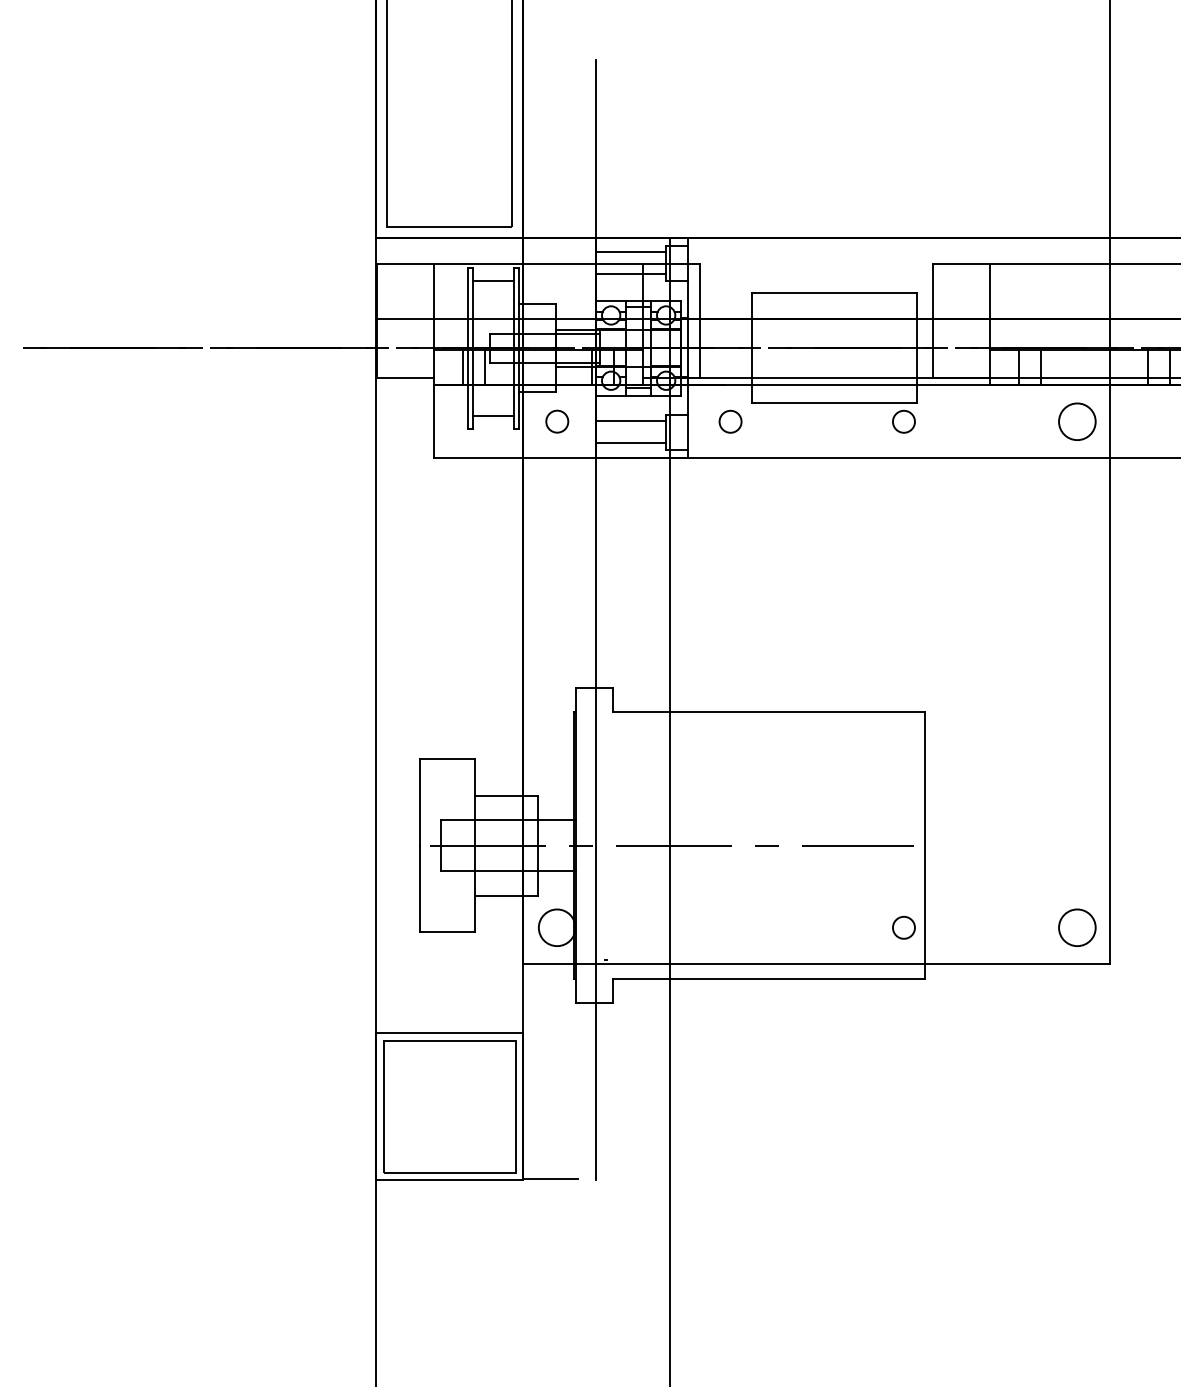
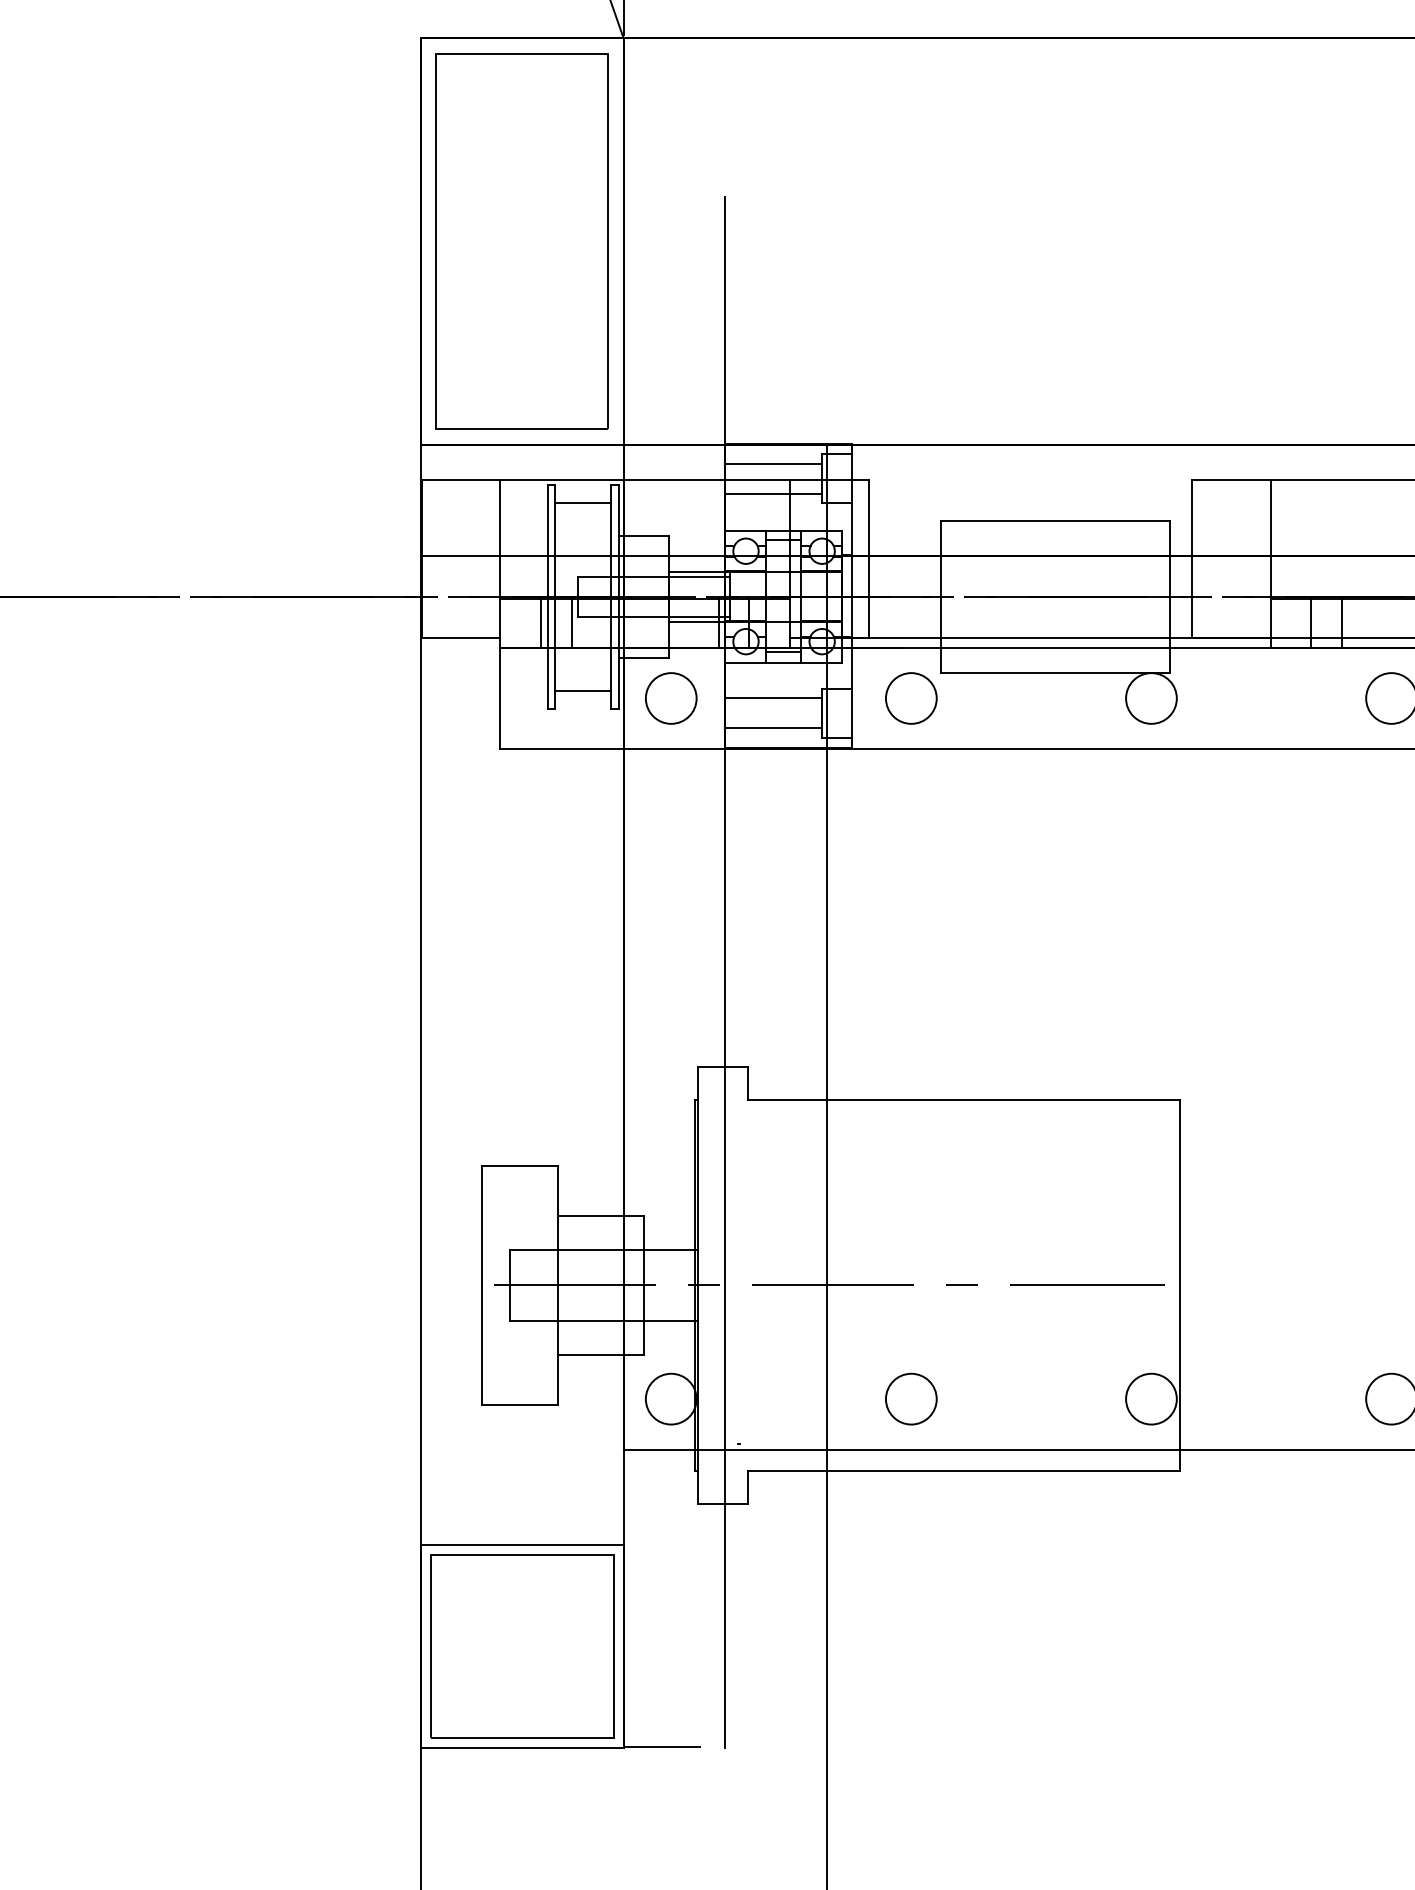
circle: (557, 421) -> (671, 698), size x1.67
circle: (730, 421) -> (911, 698), size x1.67
circle: (903, 421) -> (1150, 698), size x1.67
circle: (730, 927) -> (911, 1398), added
circle: (903, 927) -> (1150, 1398), size x1.67

